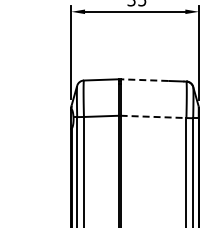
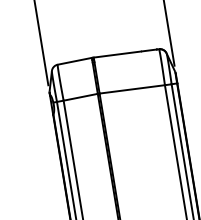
line: (144, 80) -> (117, 54), dashed -> solid
line: (153, 116) -> (132, 88), dashed -> solid

